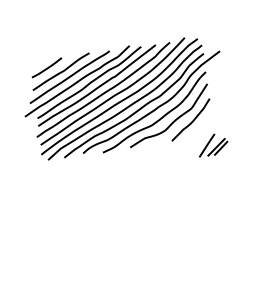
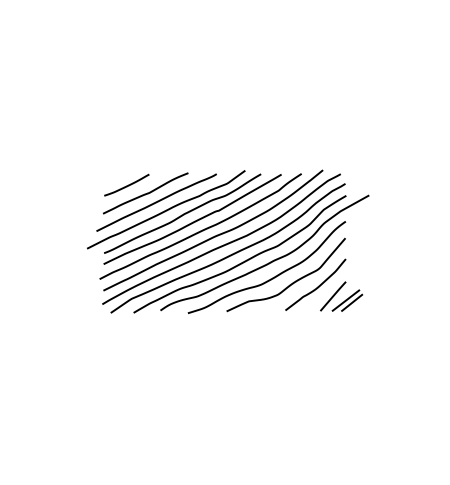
part: (212, 144) -> (341, 296), moved

